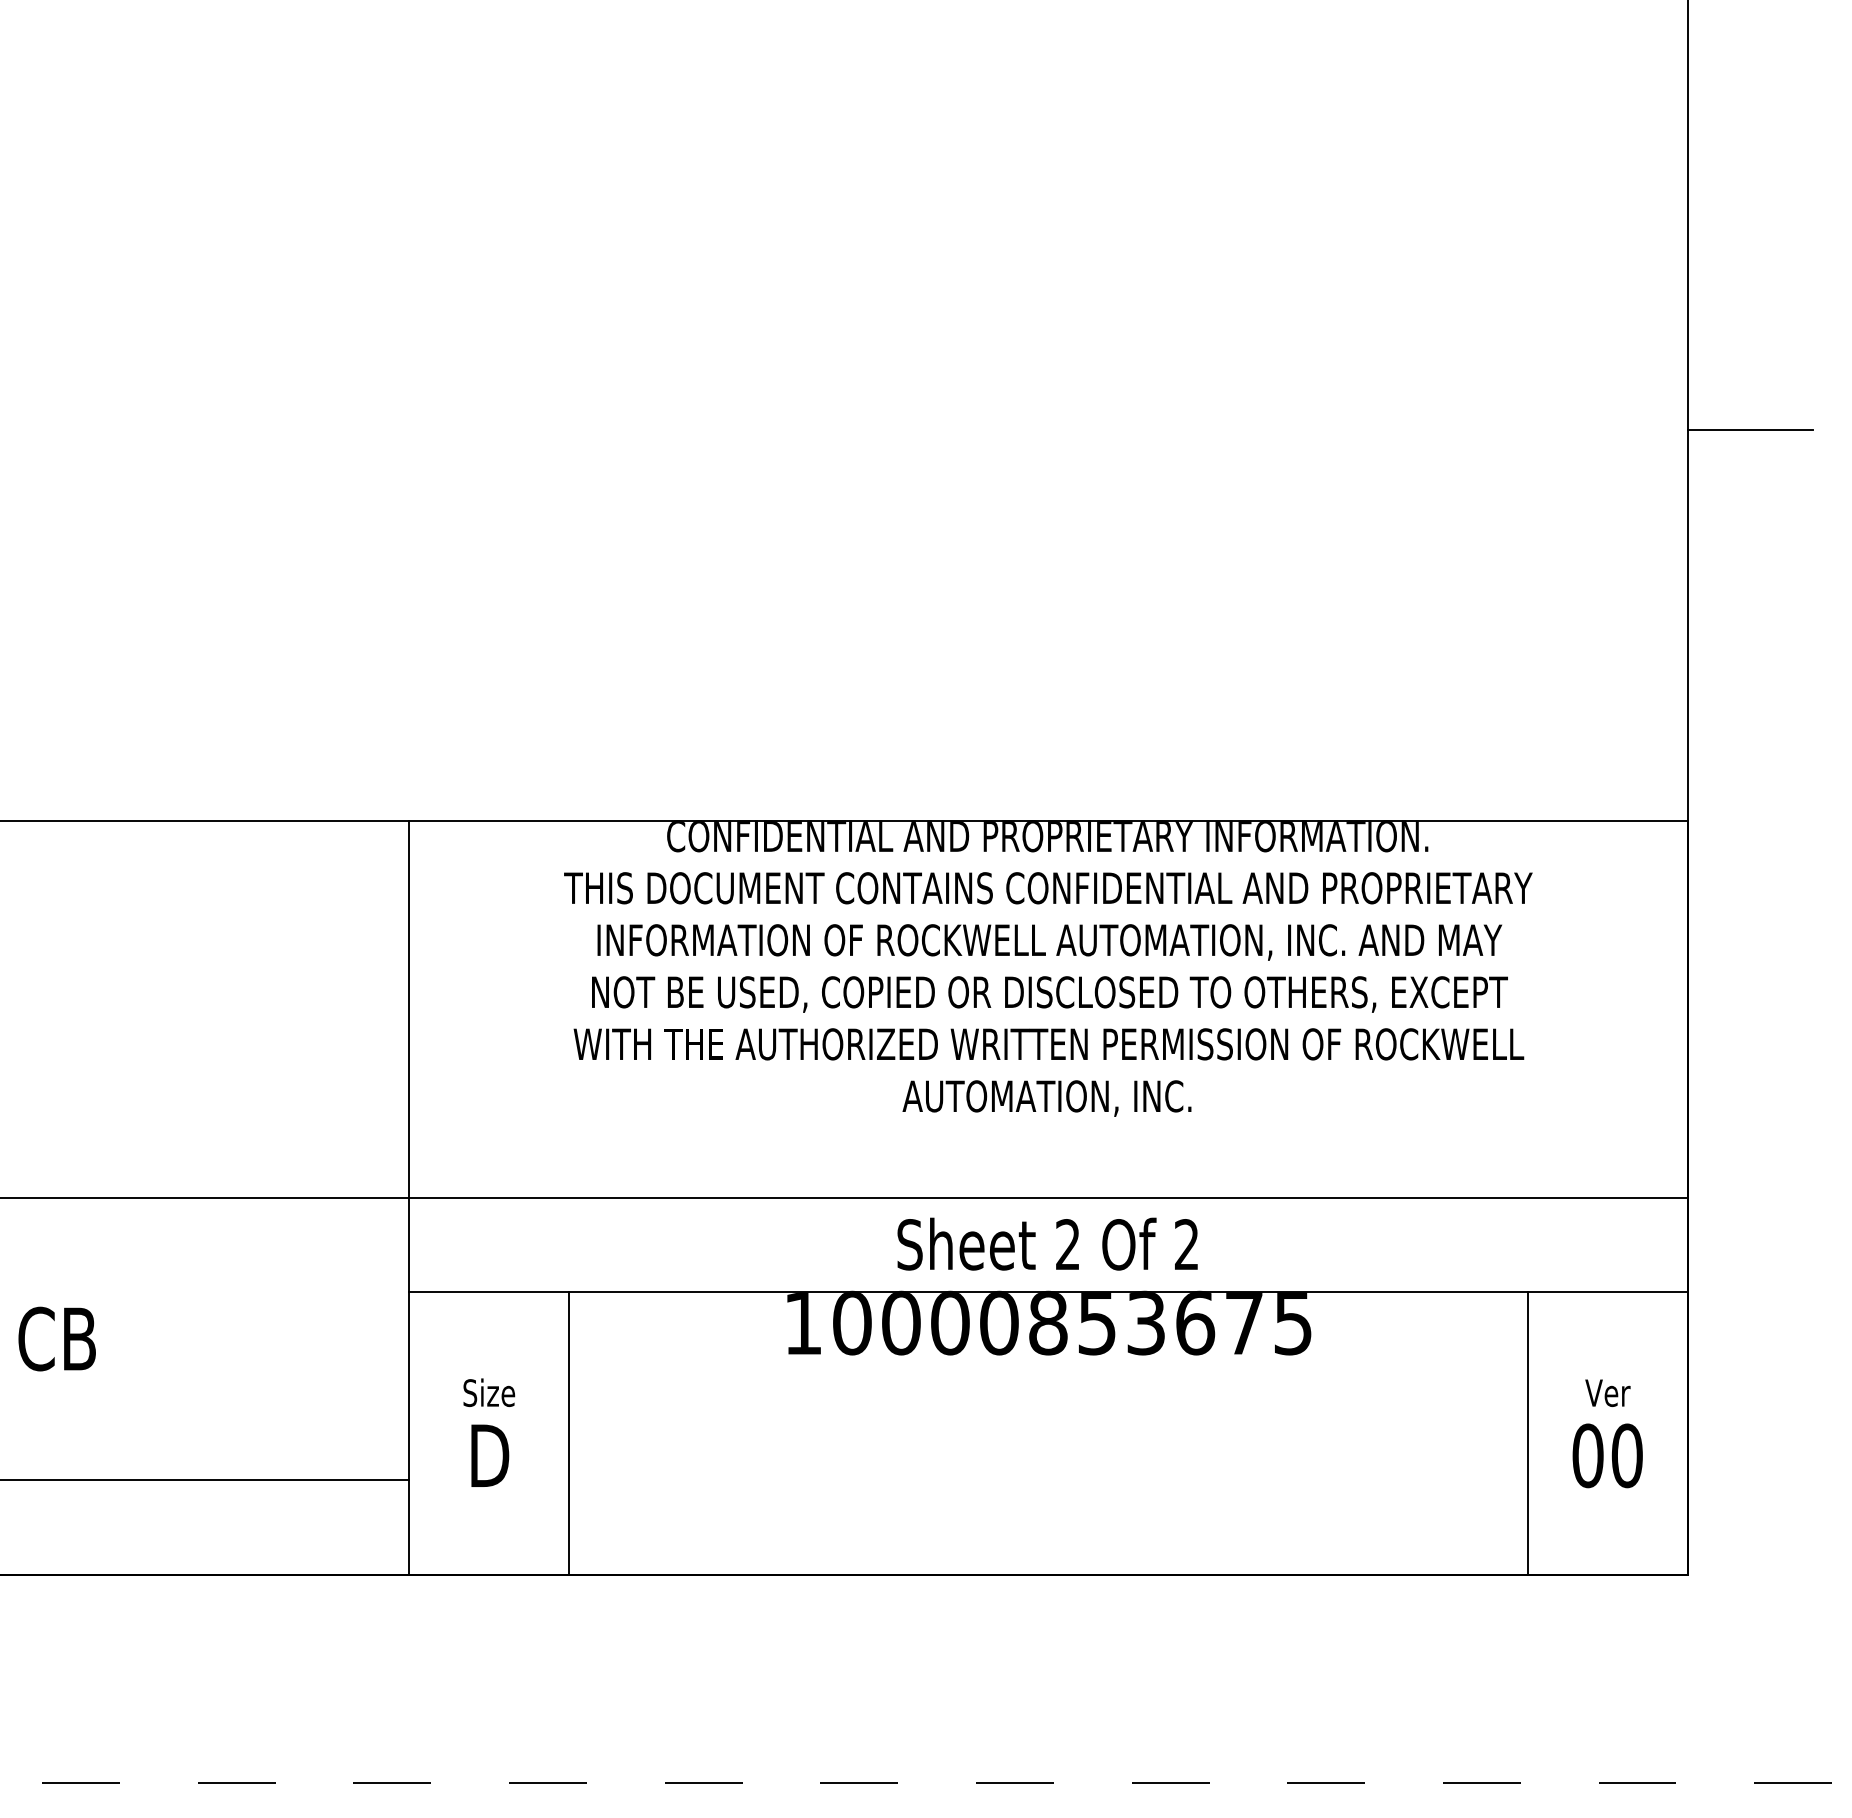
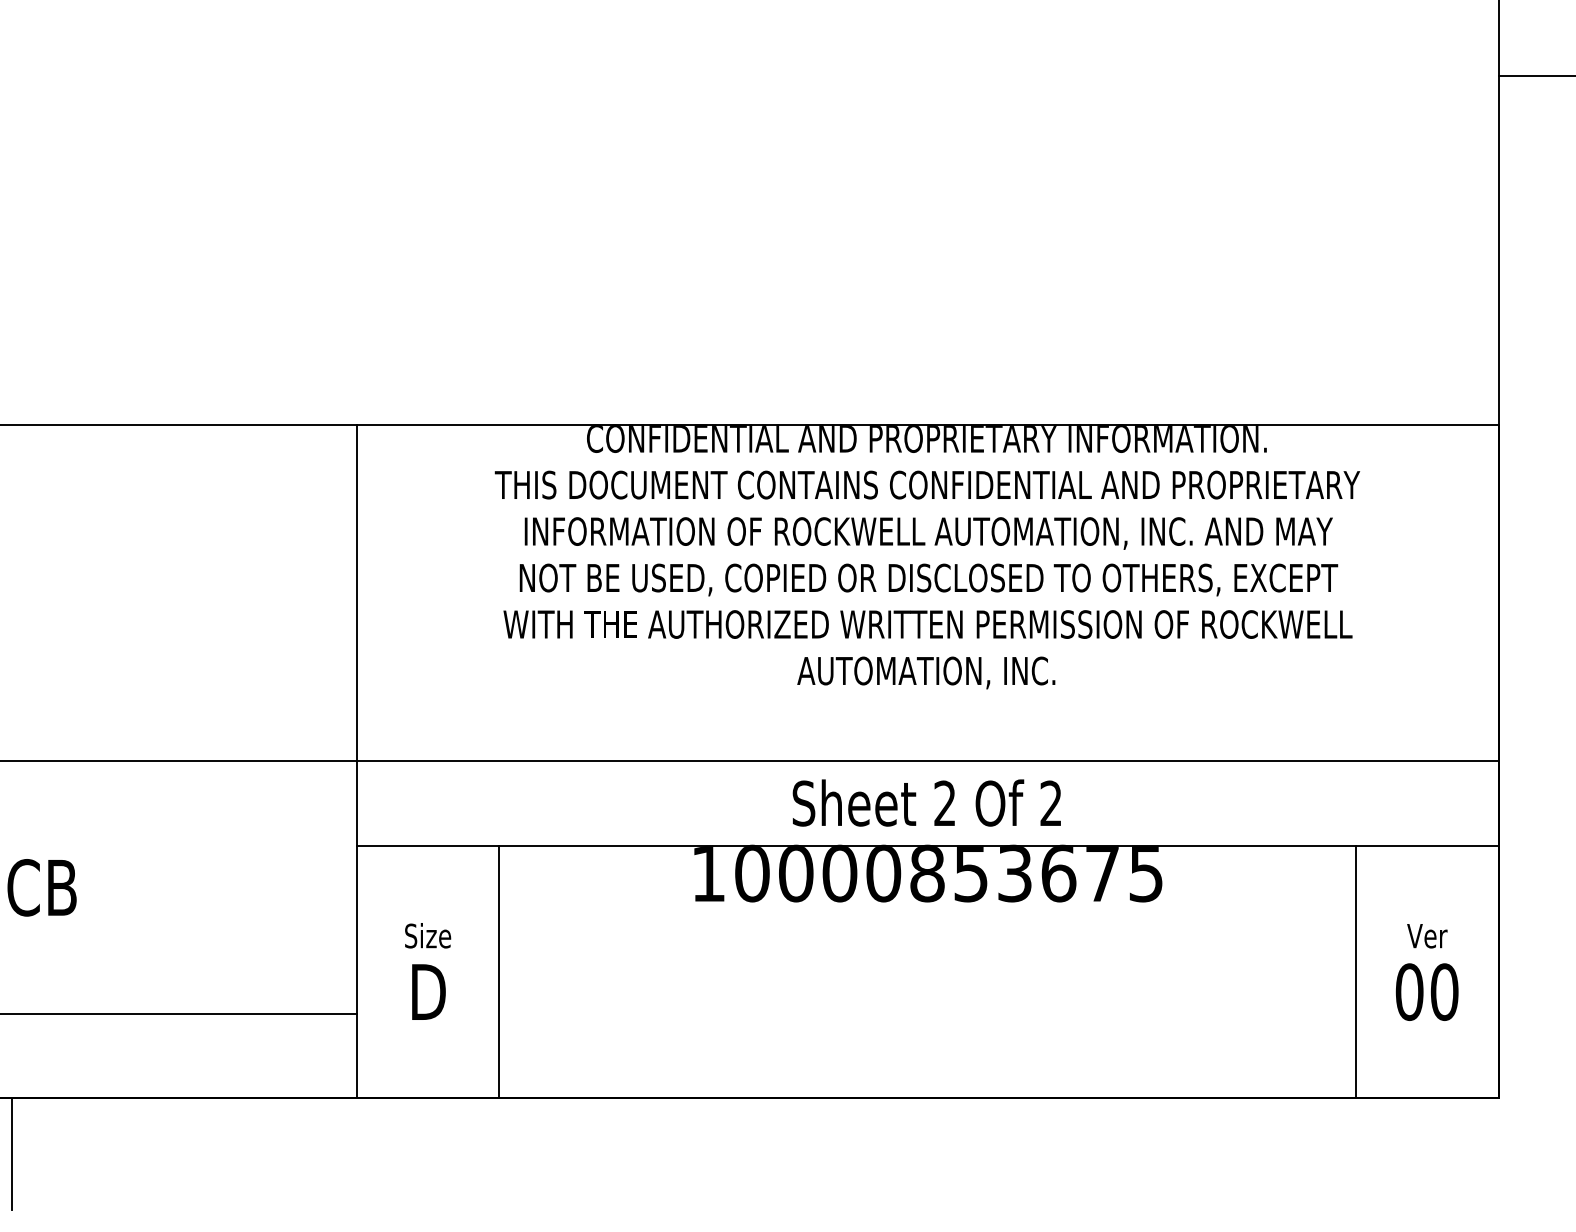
line: (23, 1636) -> (11, 1153), added

